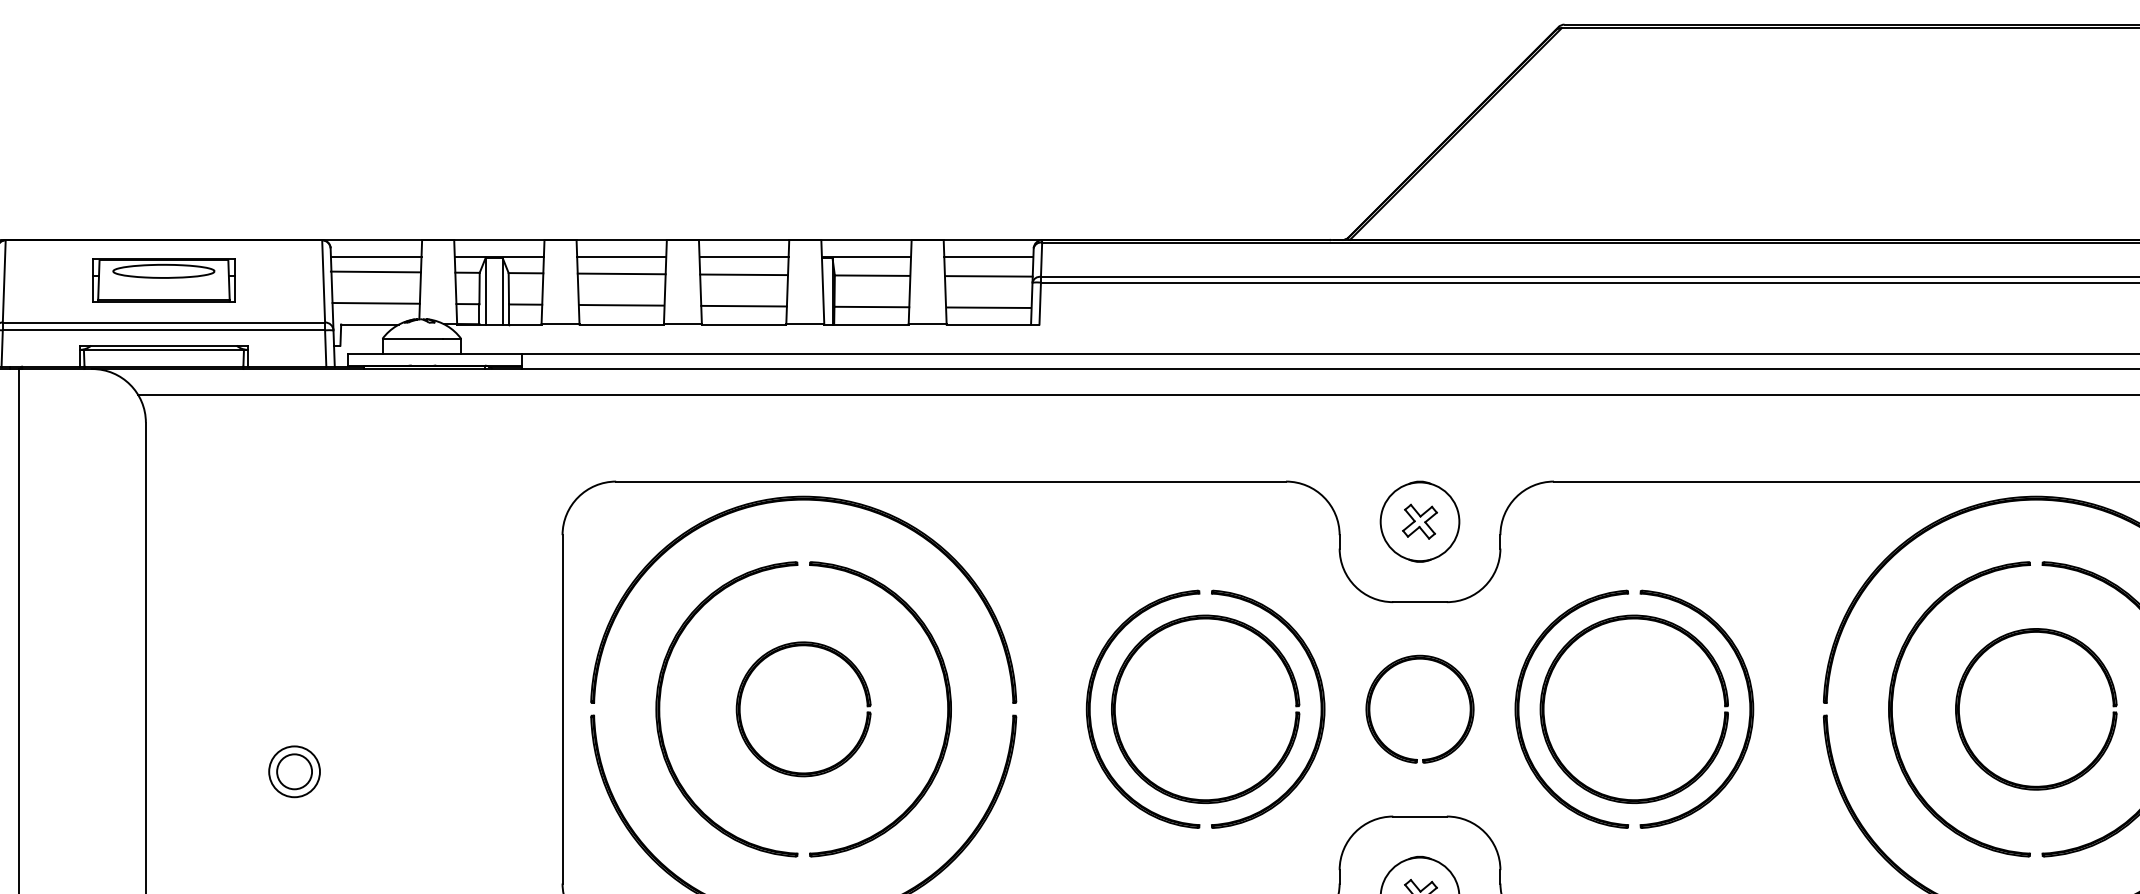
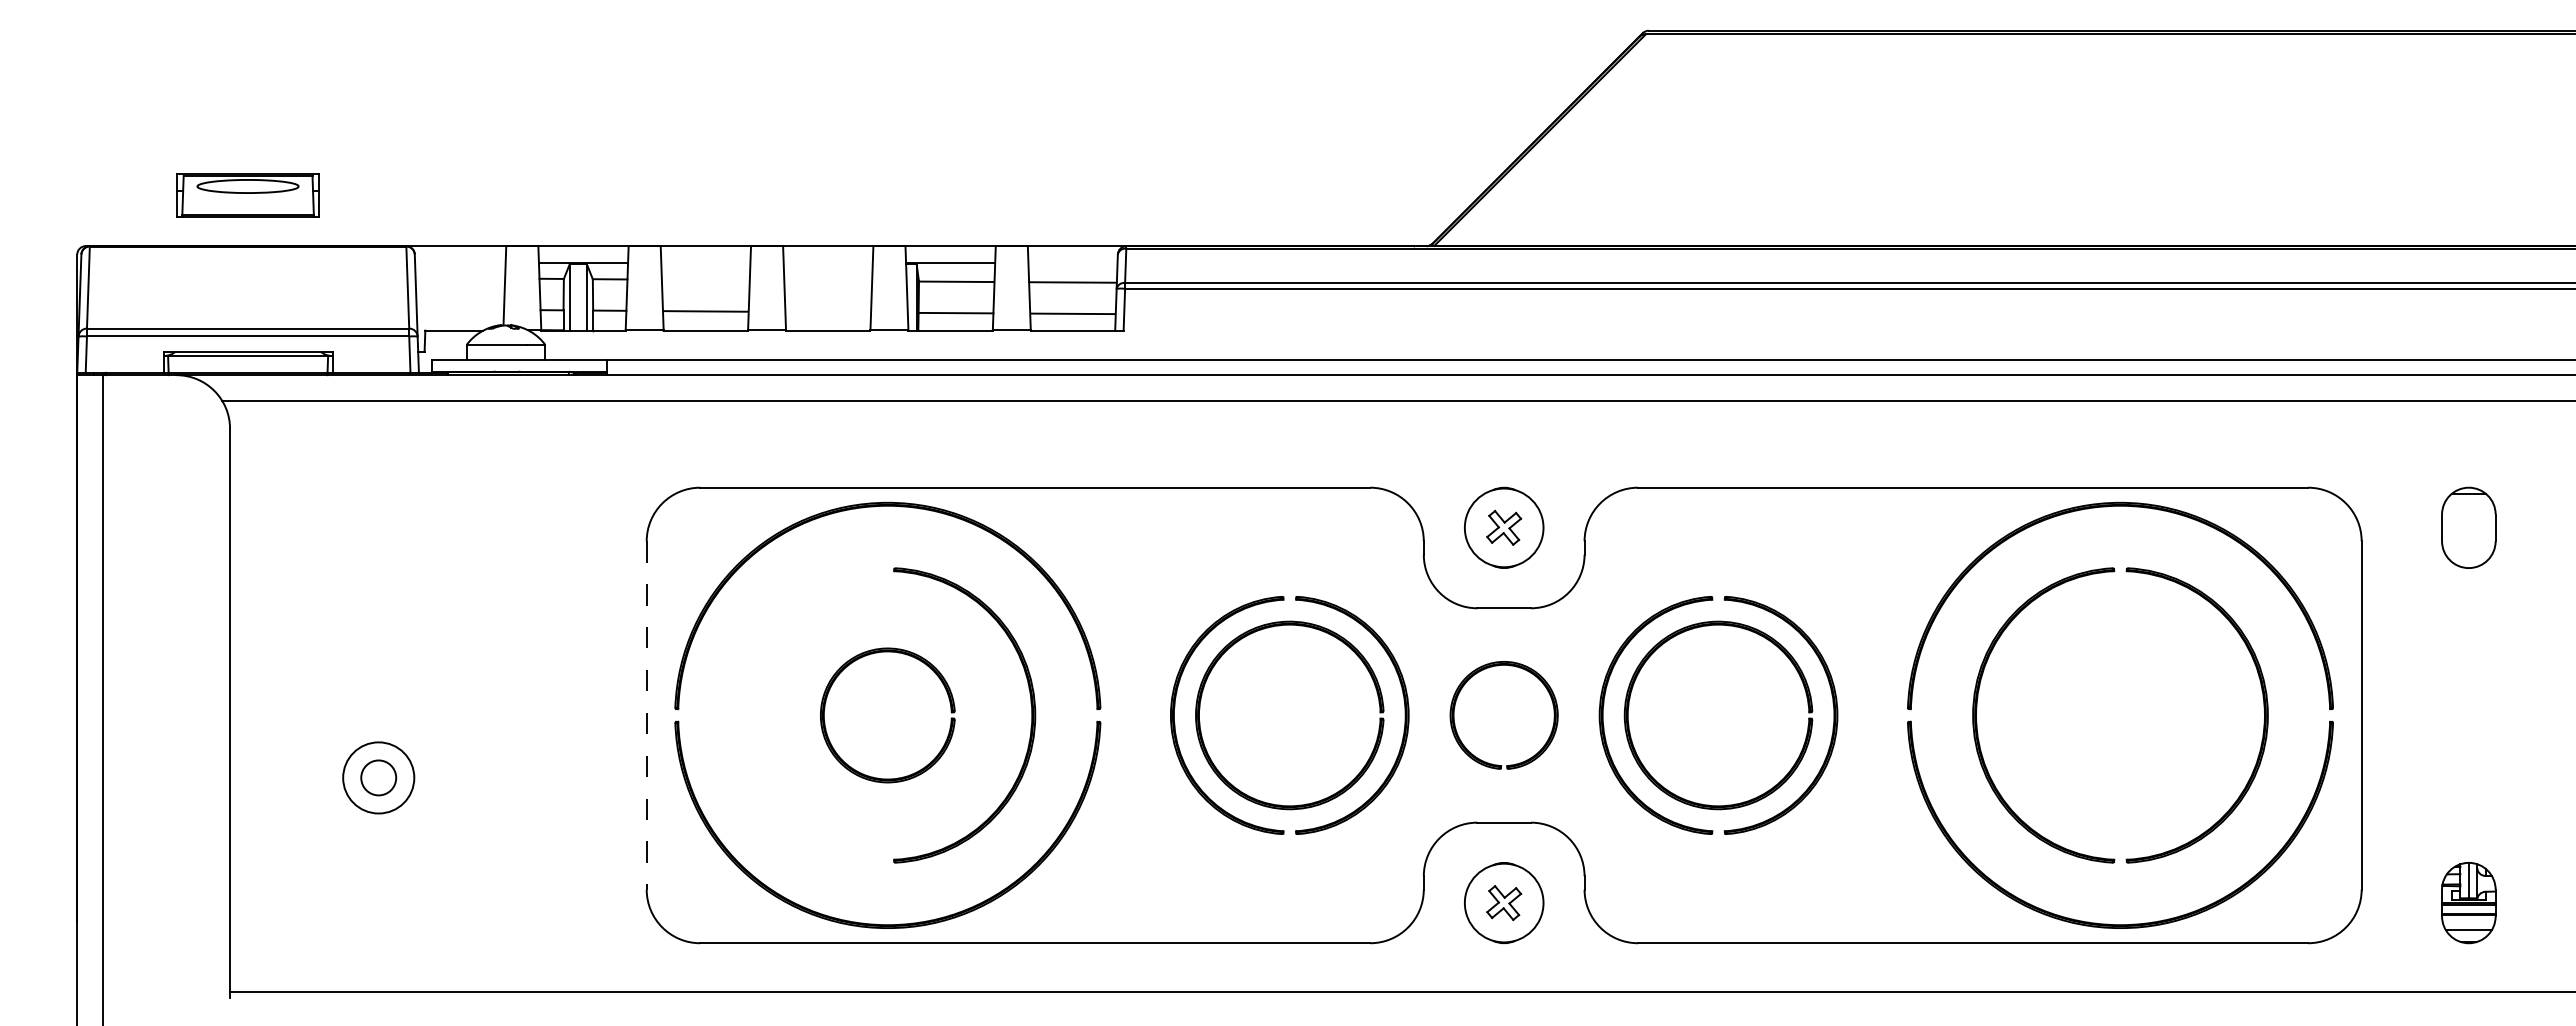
line: (376, 257) -> (460, 263), removed
line: (621, 257) -> (705, 263), removed
line: (743, 257) -> (827, 263), removed
line: (988, 257) -> (1072, 263), removed
line: (376, 271) -> (460, 277), removed
line: (621, 273) -> (705, 279), removed
line: (744, 274) -> (828, 280), removed
part: (163, 280) -> (247, 195), moved
line: (376, 303) -> (460, 309), removed
line: (744, 306) -> (828, 312), removed
part: (2112, 706) -> (2196, 712), removed
line: (562, 709) -> (646, 715), solid -> dashed
part: (660, 709) -> (744, 715), removed
circle: (294, 771) -> (378, 777), size x1.4

